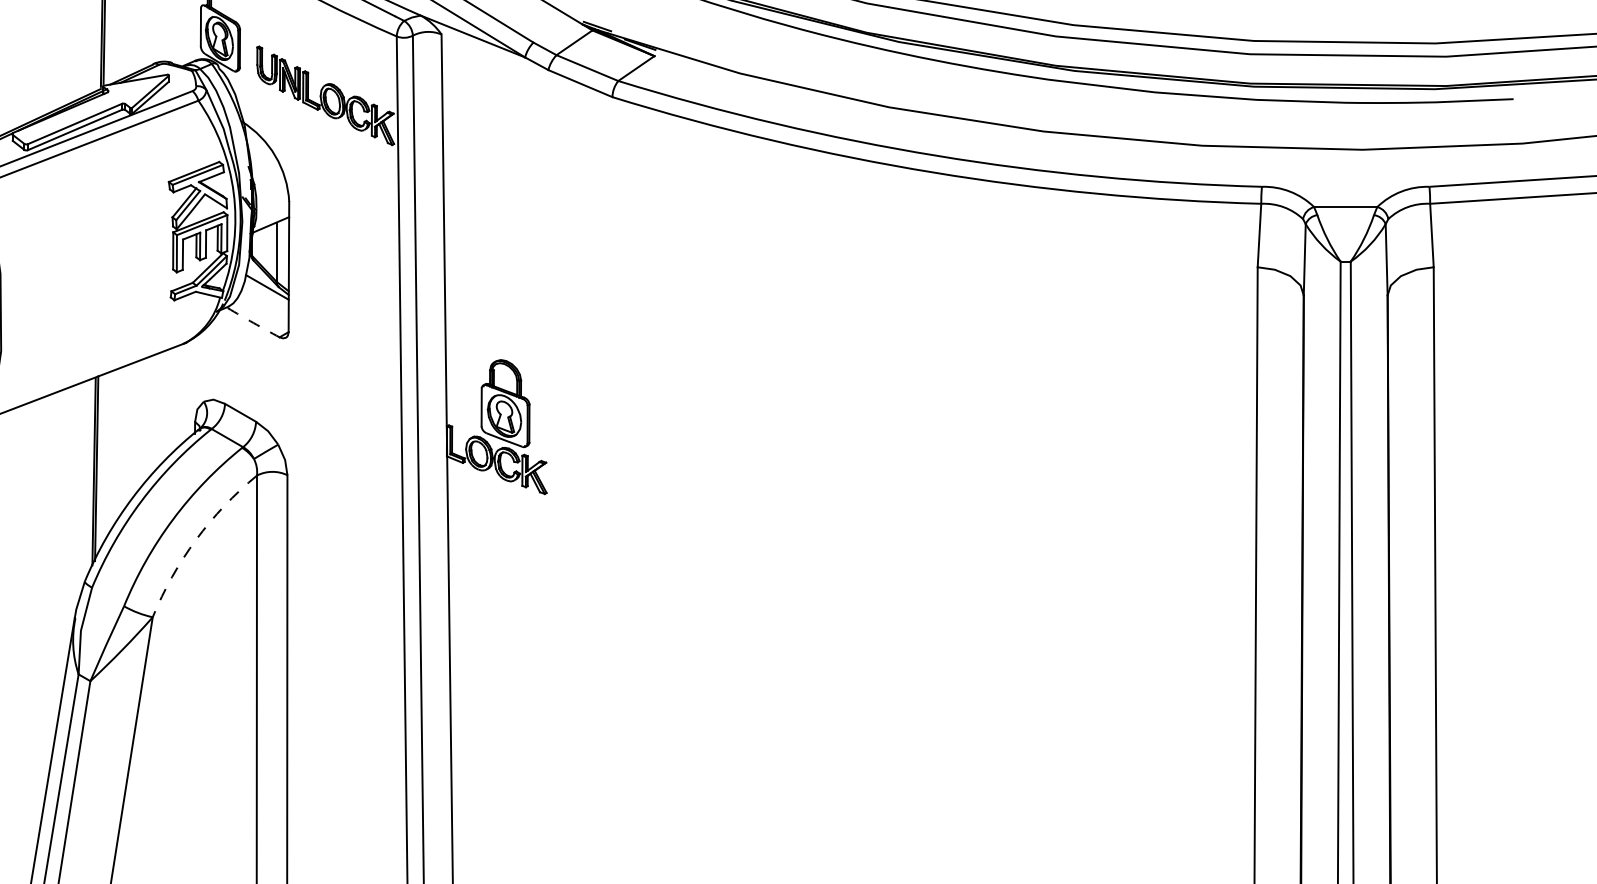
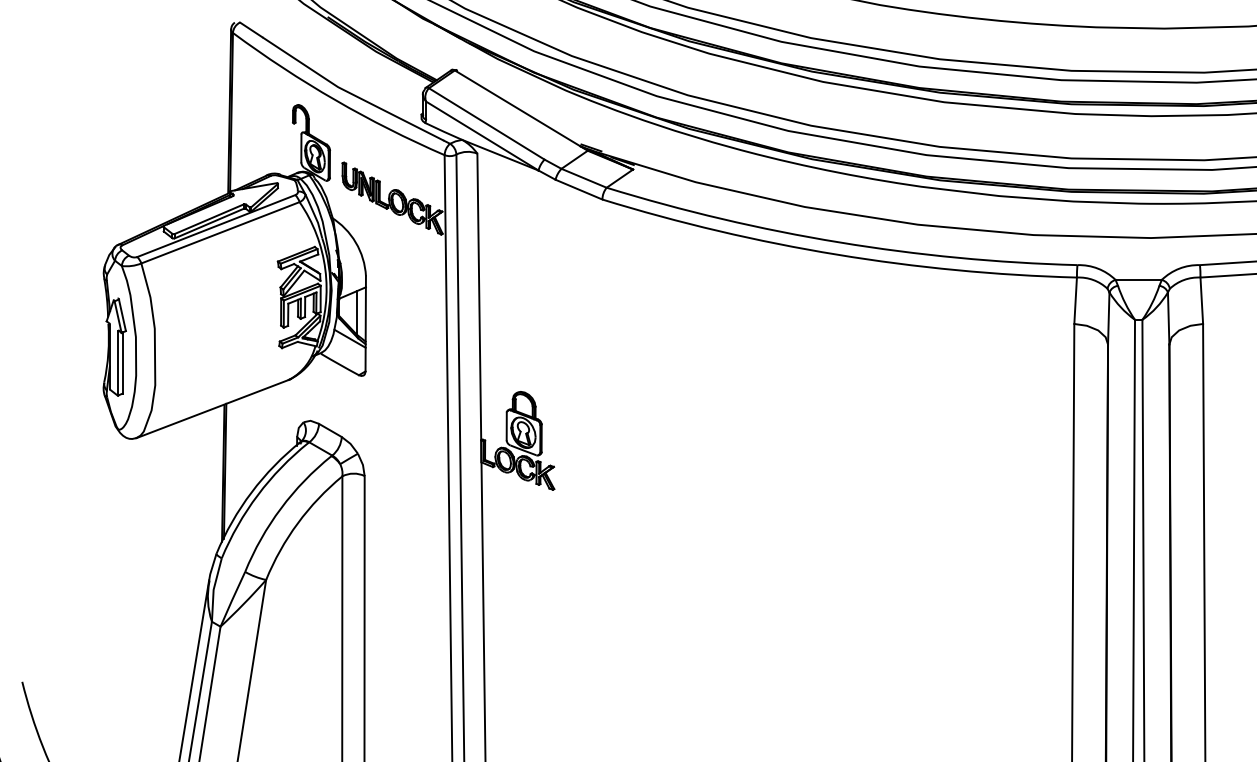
arc: (253, 322) -> (339, 364), dashed -> solid
arc: (195, 540) -> (297, 523), dashed -> solid

